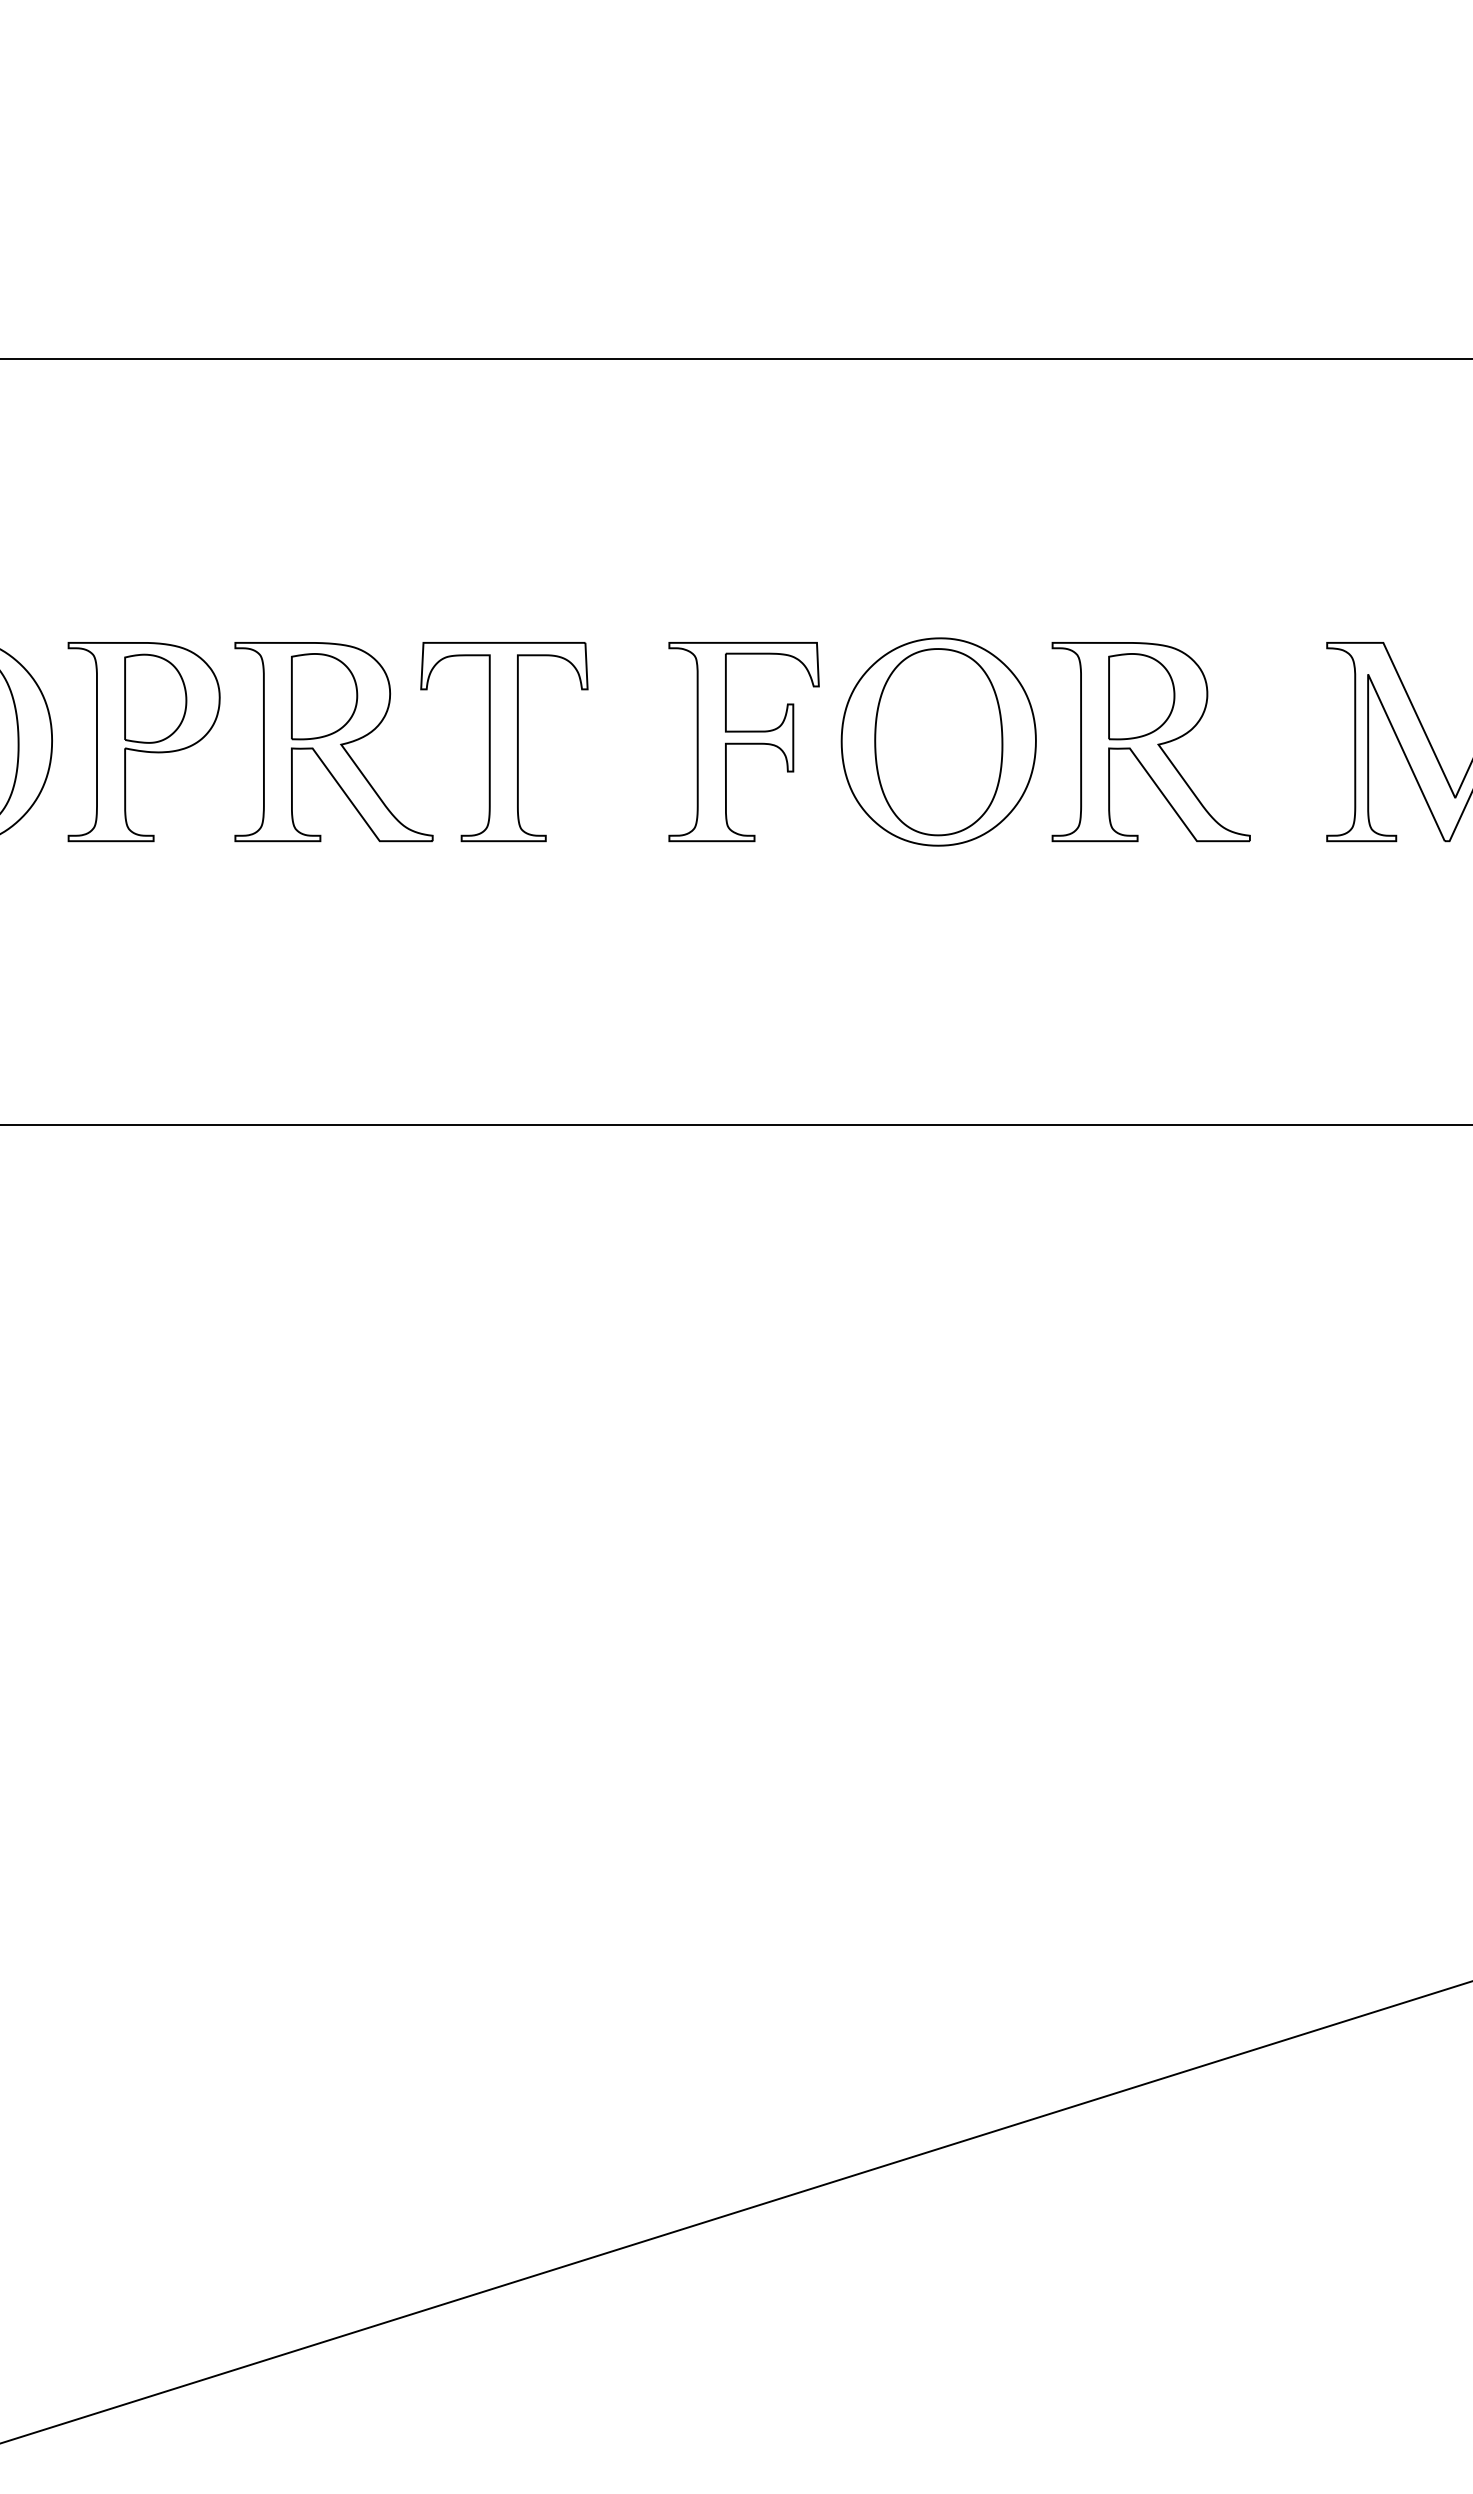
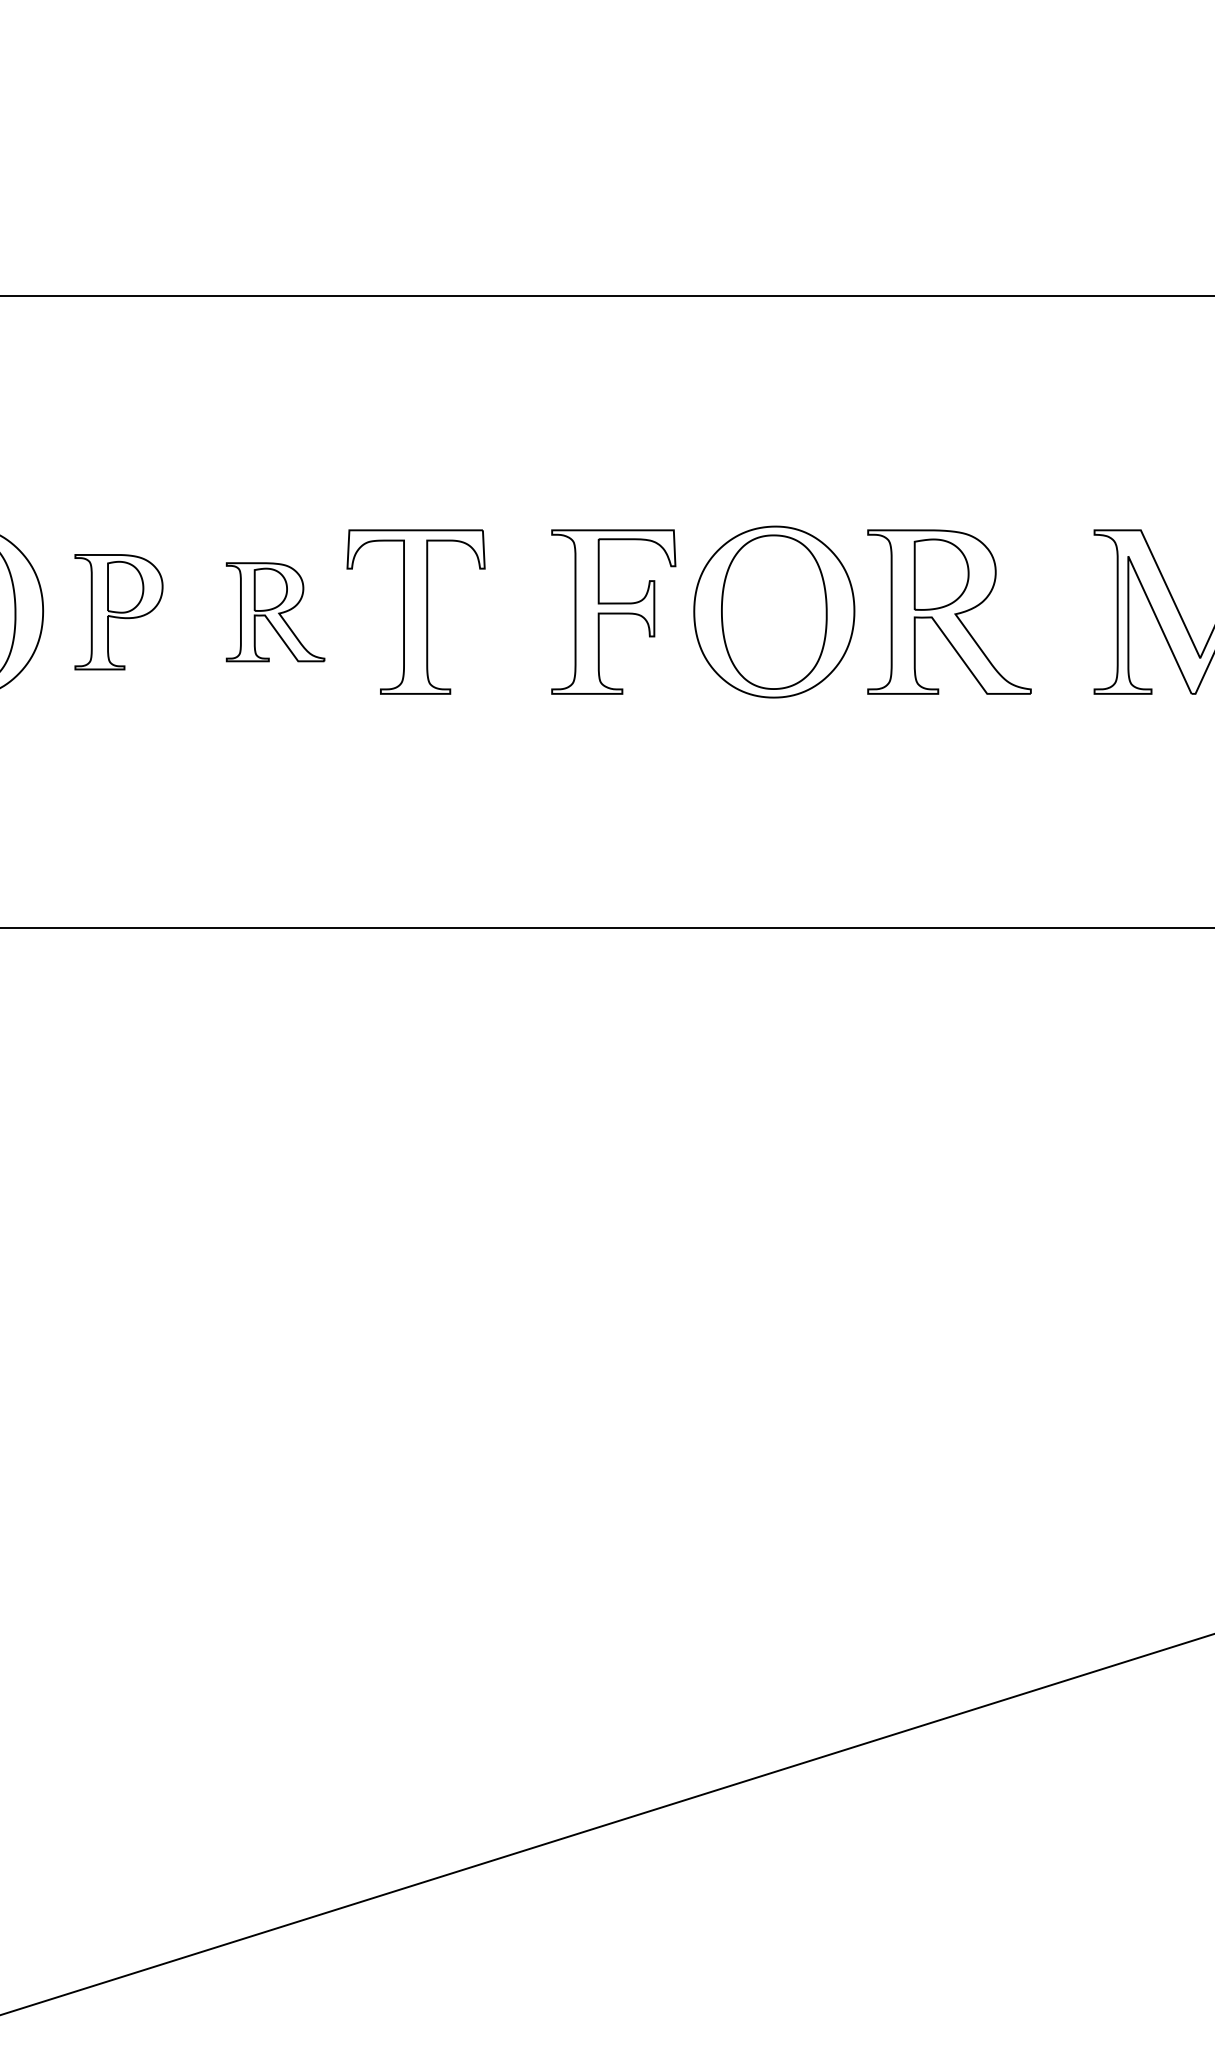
part: (143, 742) -> (118, 612), size x0.7
part: (333, 742) -> (275, 612), size x0.6

